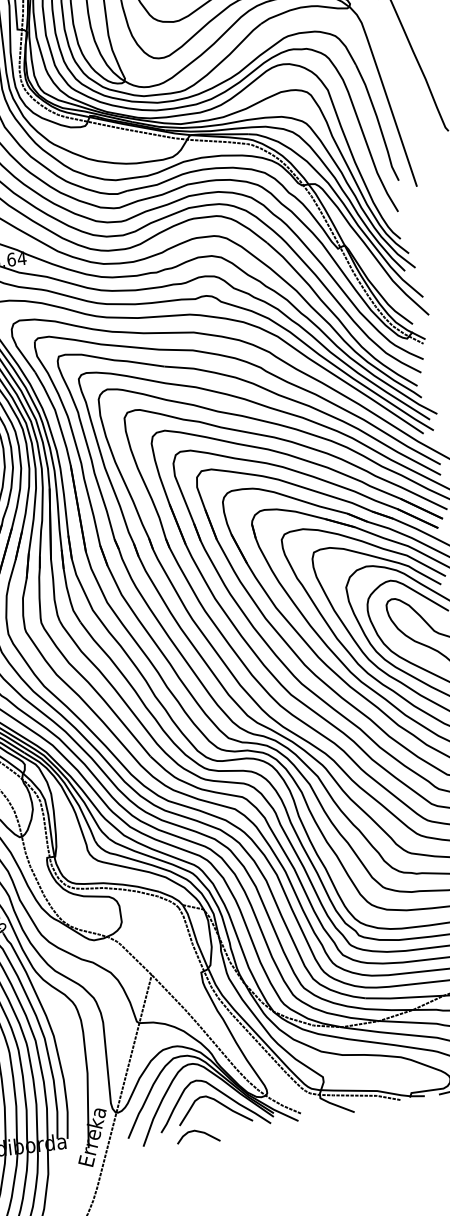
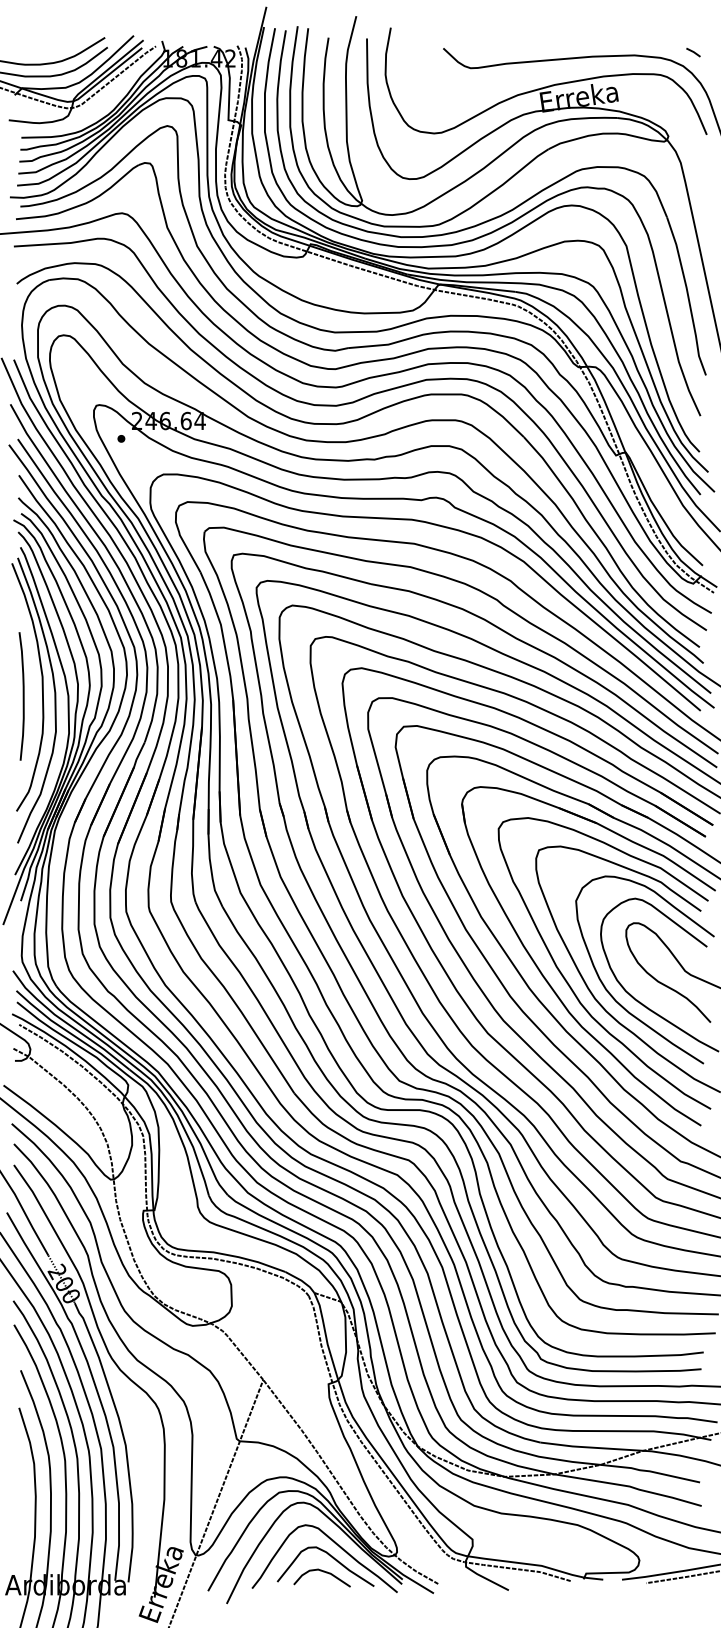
curve: (198, 1132) -> (323, 1572), moved

